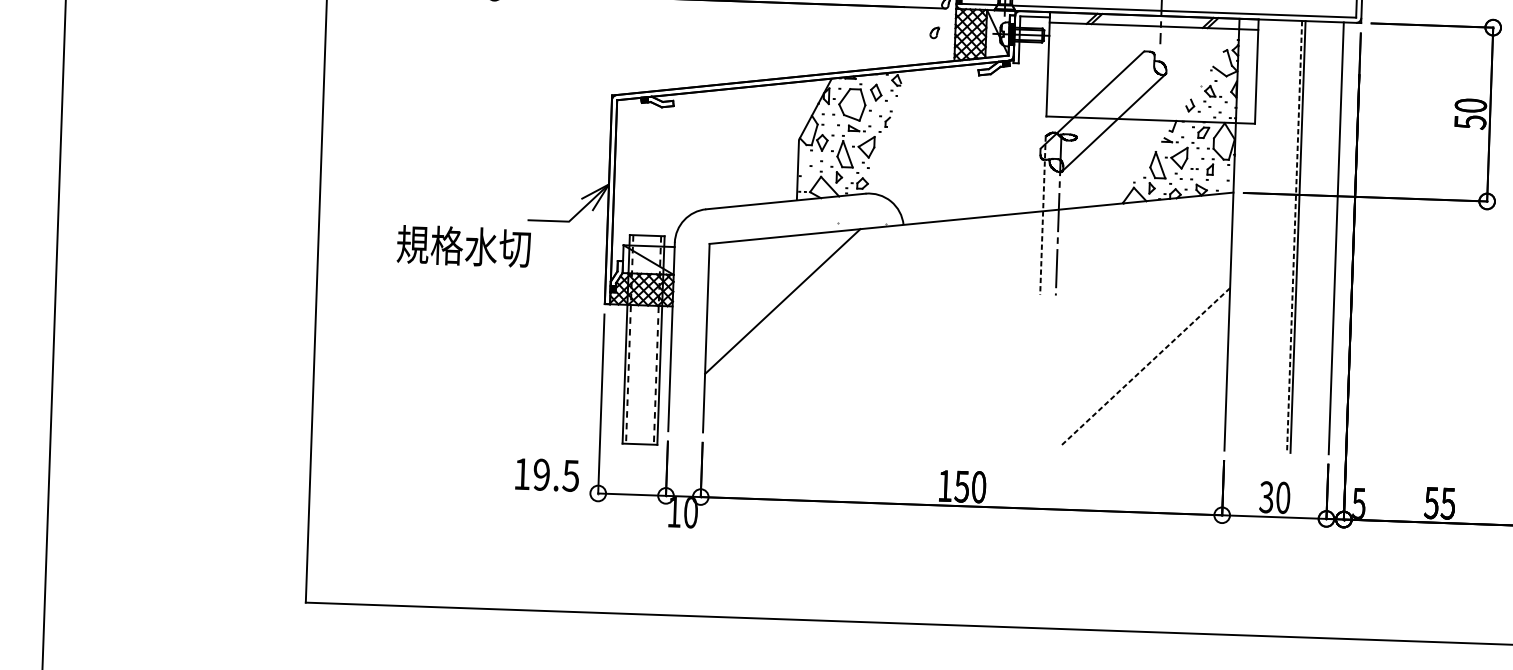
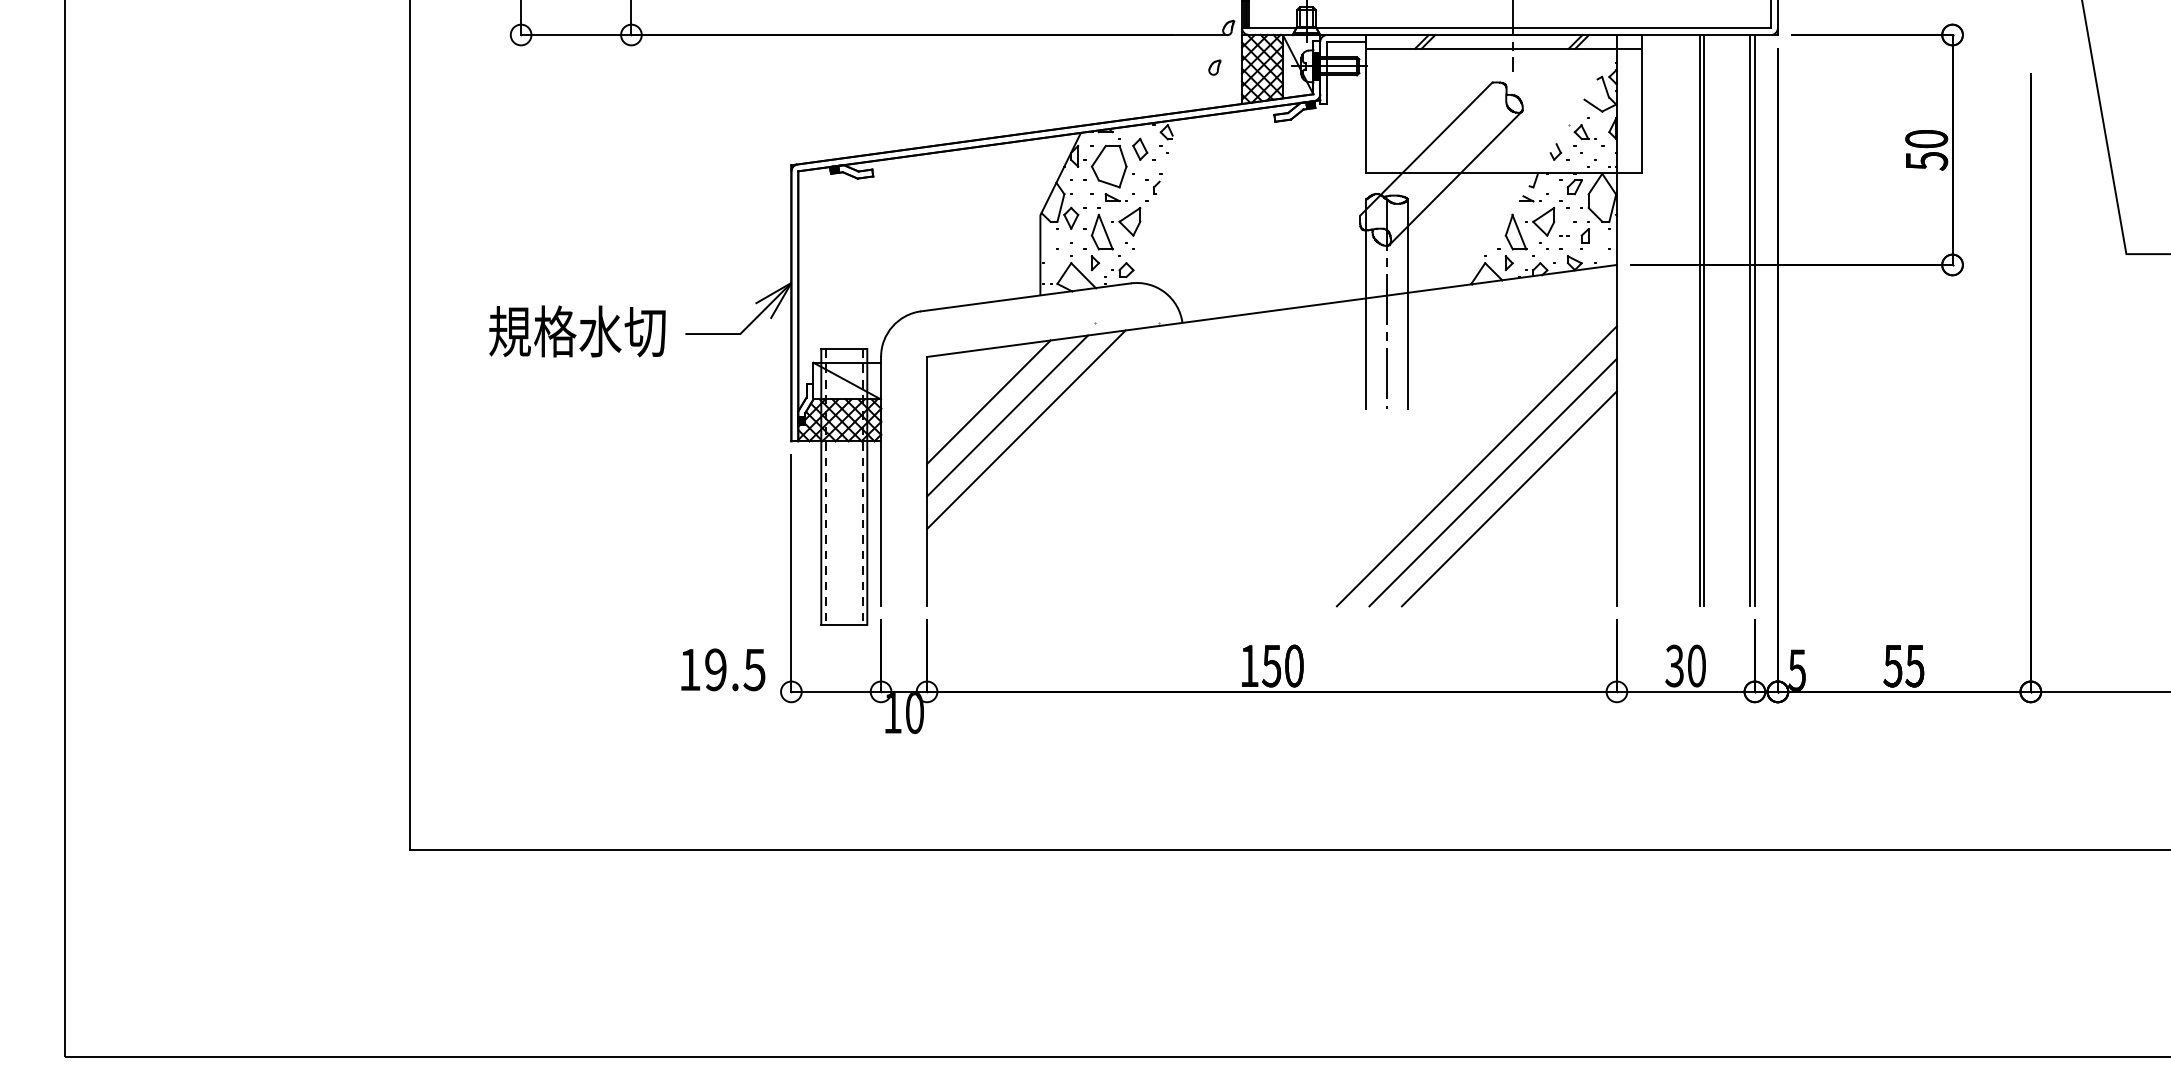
line: (1043, 215) -> (1366, 304), dashed -> solid
line: (1074, 216) -> (1407, 304), added
line: (1294, 236) -> (1699, 320), dashed -> solid
line: (1332, 238) -> (1750, 320), added
text: (463, 246) -> (577, 331), moved
line: (754, 279) -> (988, 401), added
line: (768, 290) -> (1007, 415), added
line: (1122, 341) -> (1476, 466), added
line: (1133, 353) -> (1492, 482), added
line: (1146, 367) -> (1509, 499), dashed -> solid

